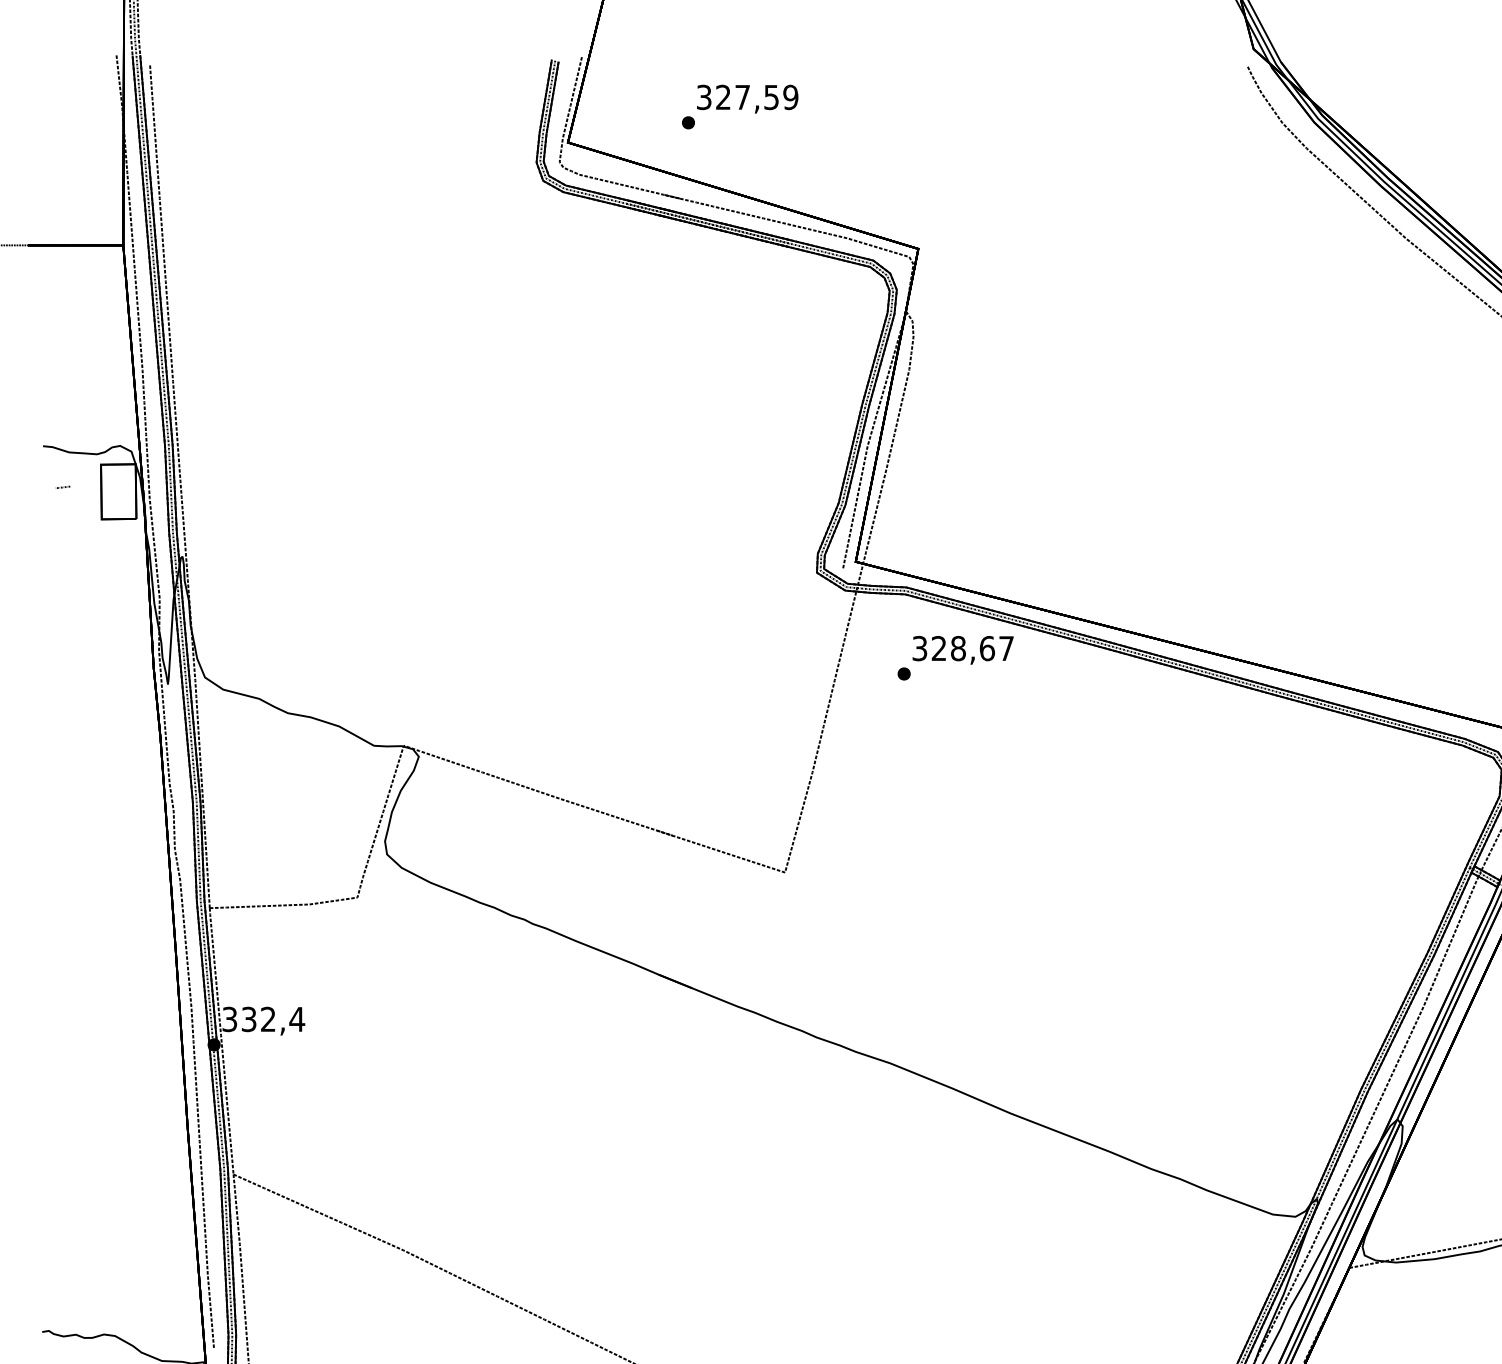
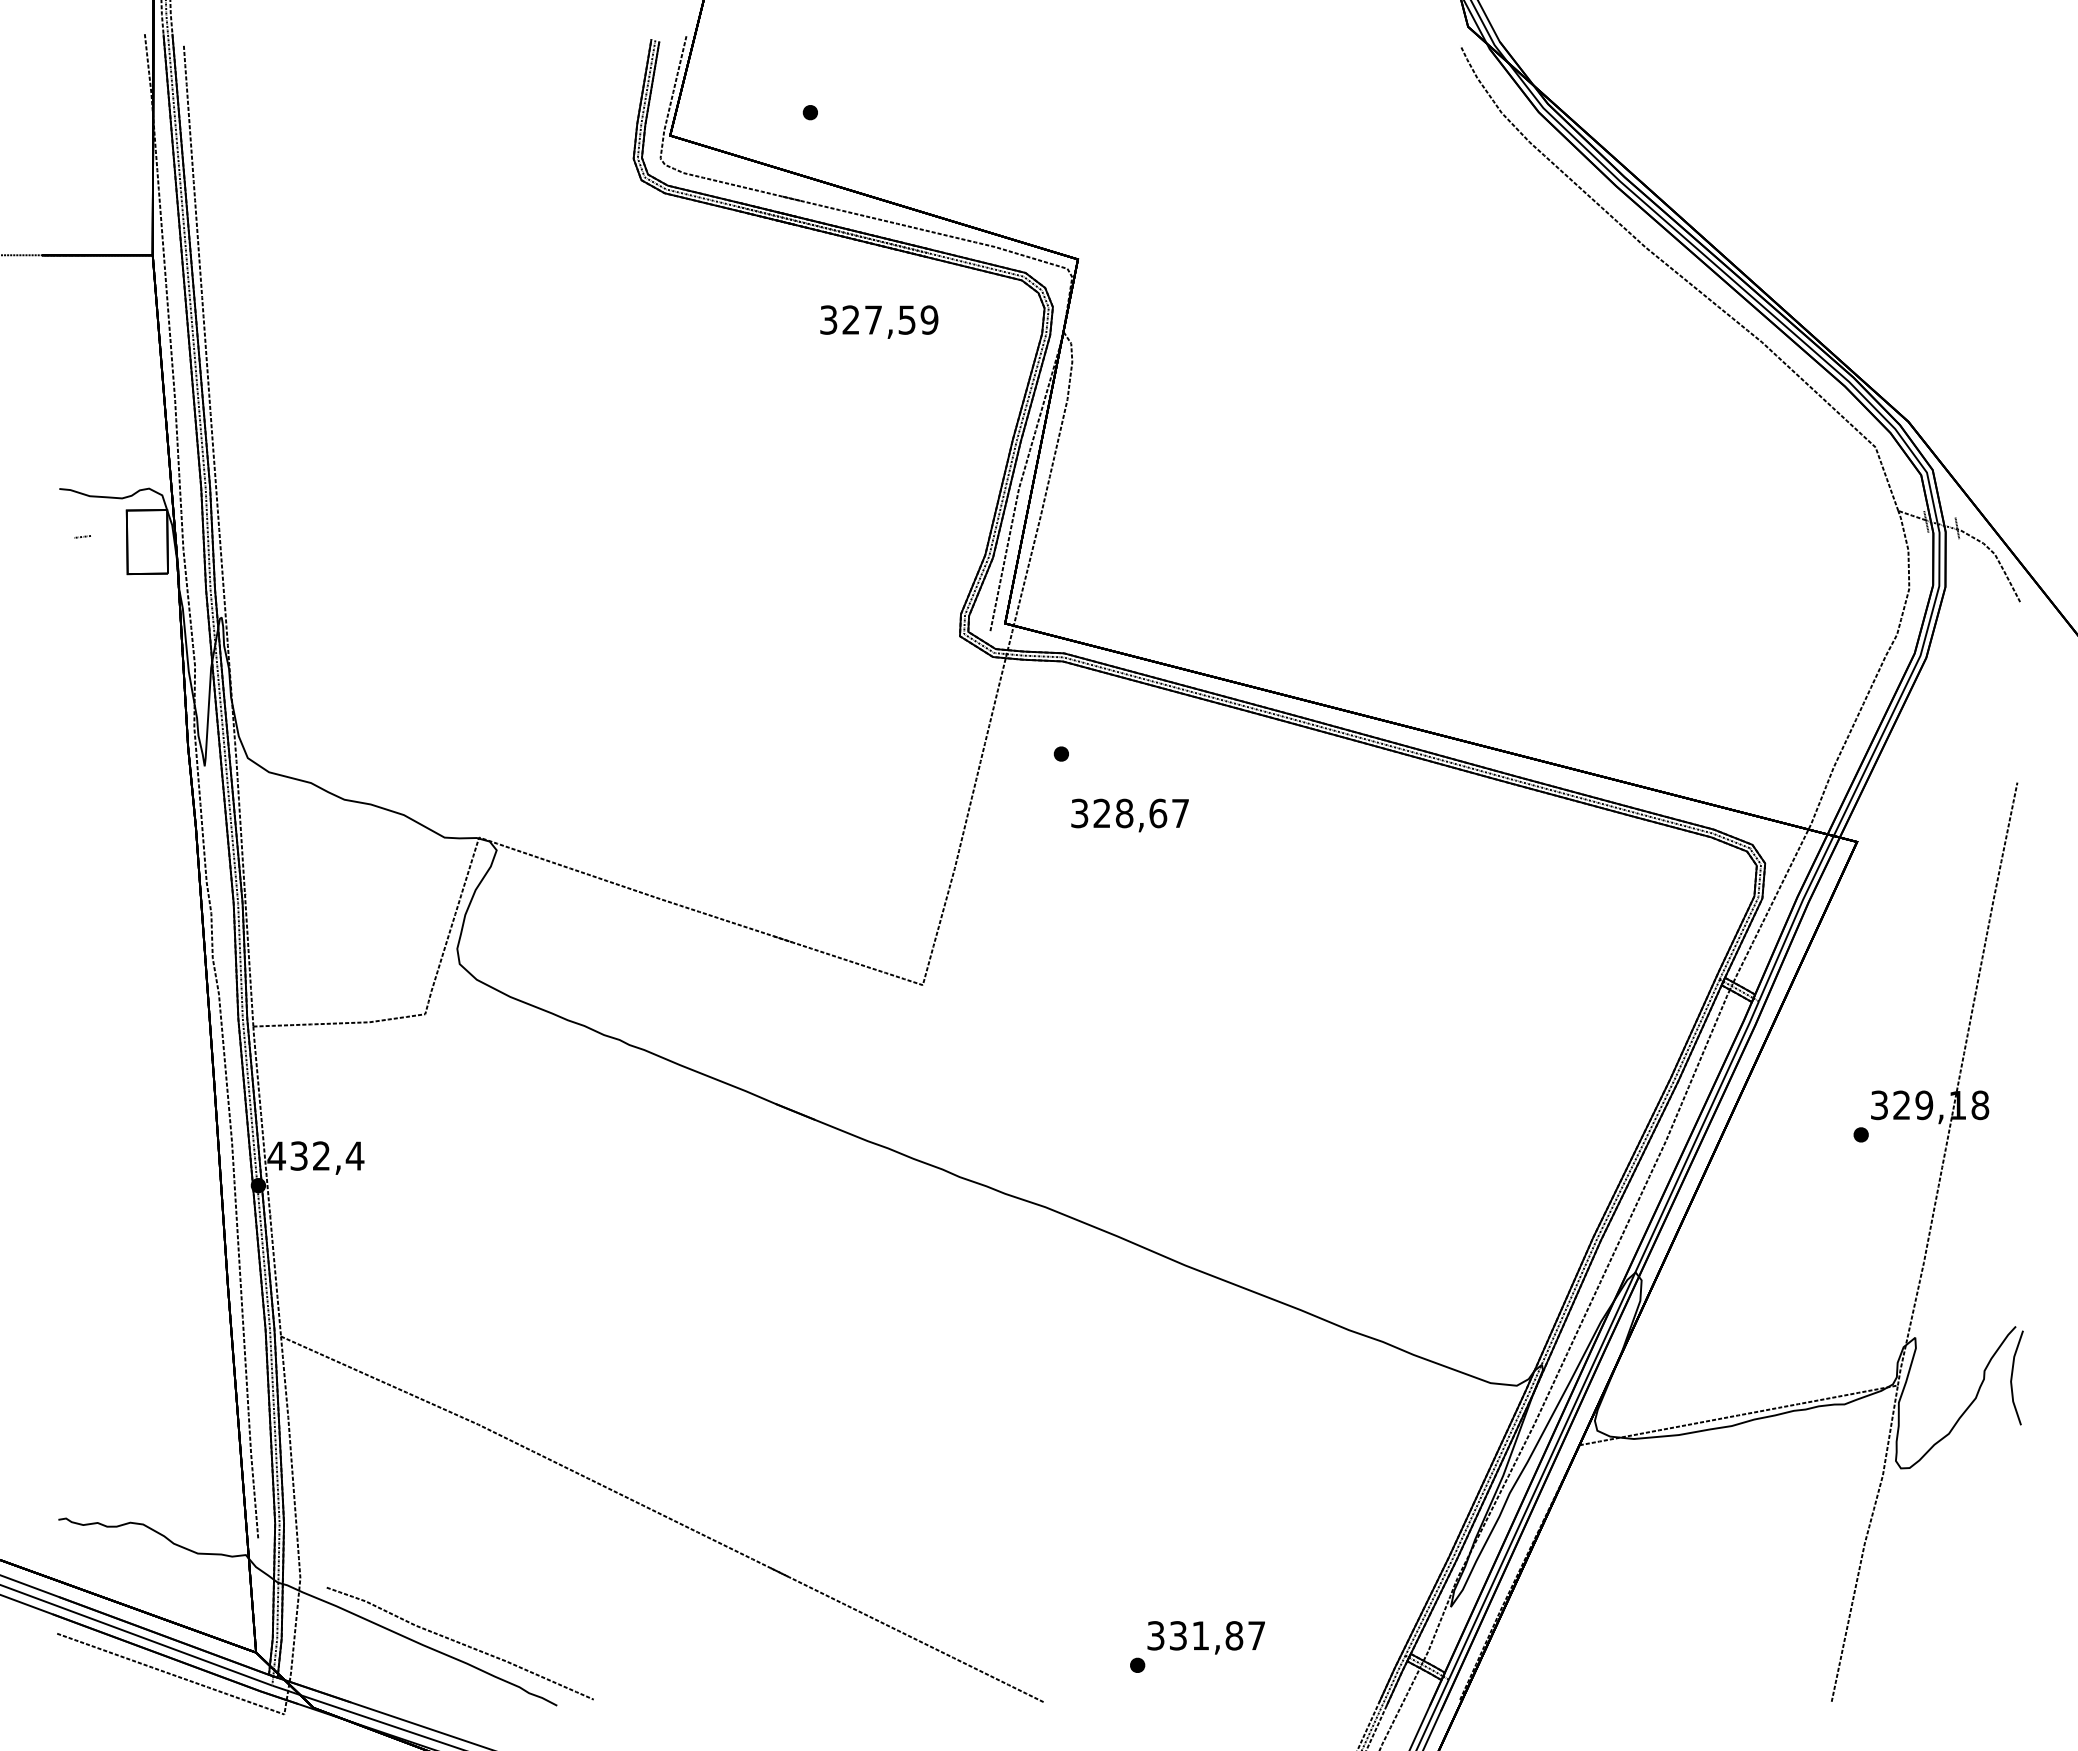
text: (747, 98) -> (879, 321), moved
text: (962, 650) -> (1129, 815), moved
text: (229, 1018) -> (276, 1155), 332,4 -> 432,4

